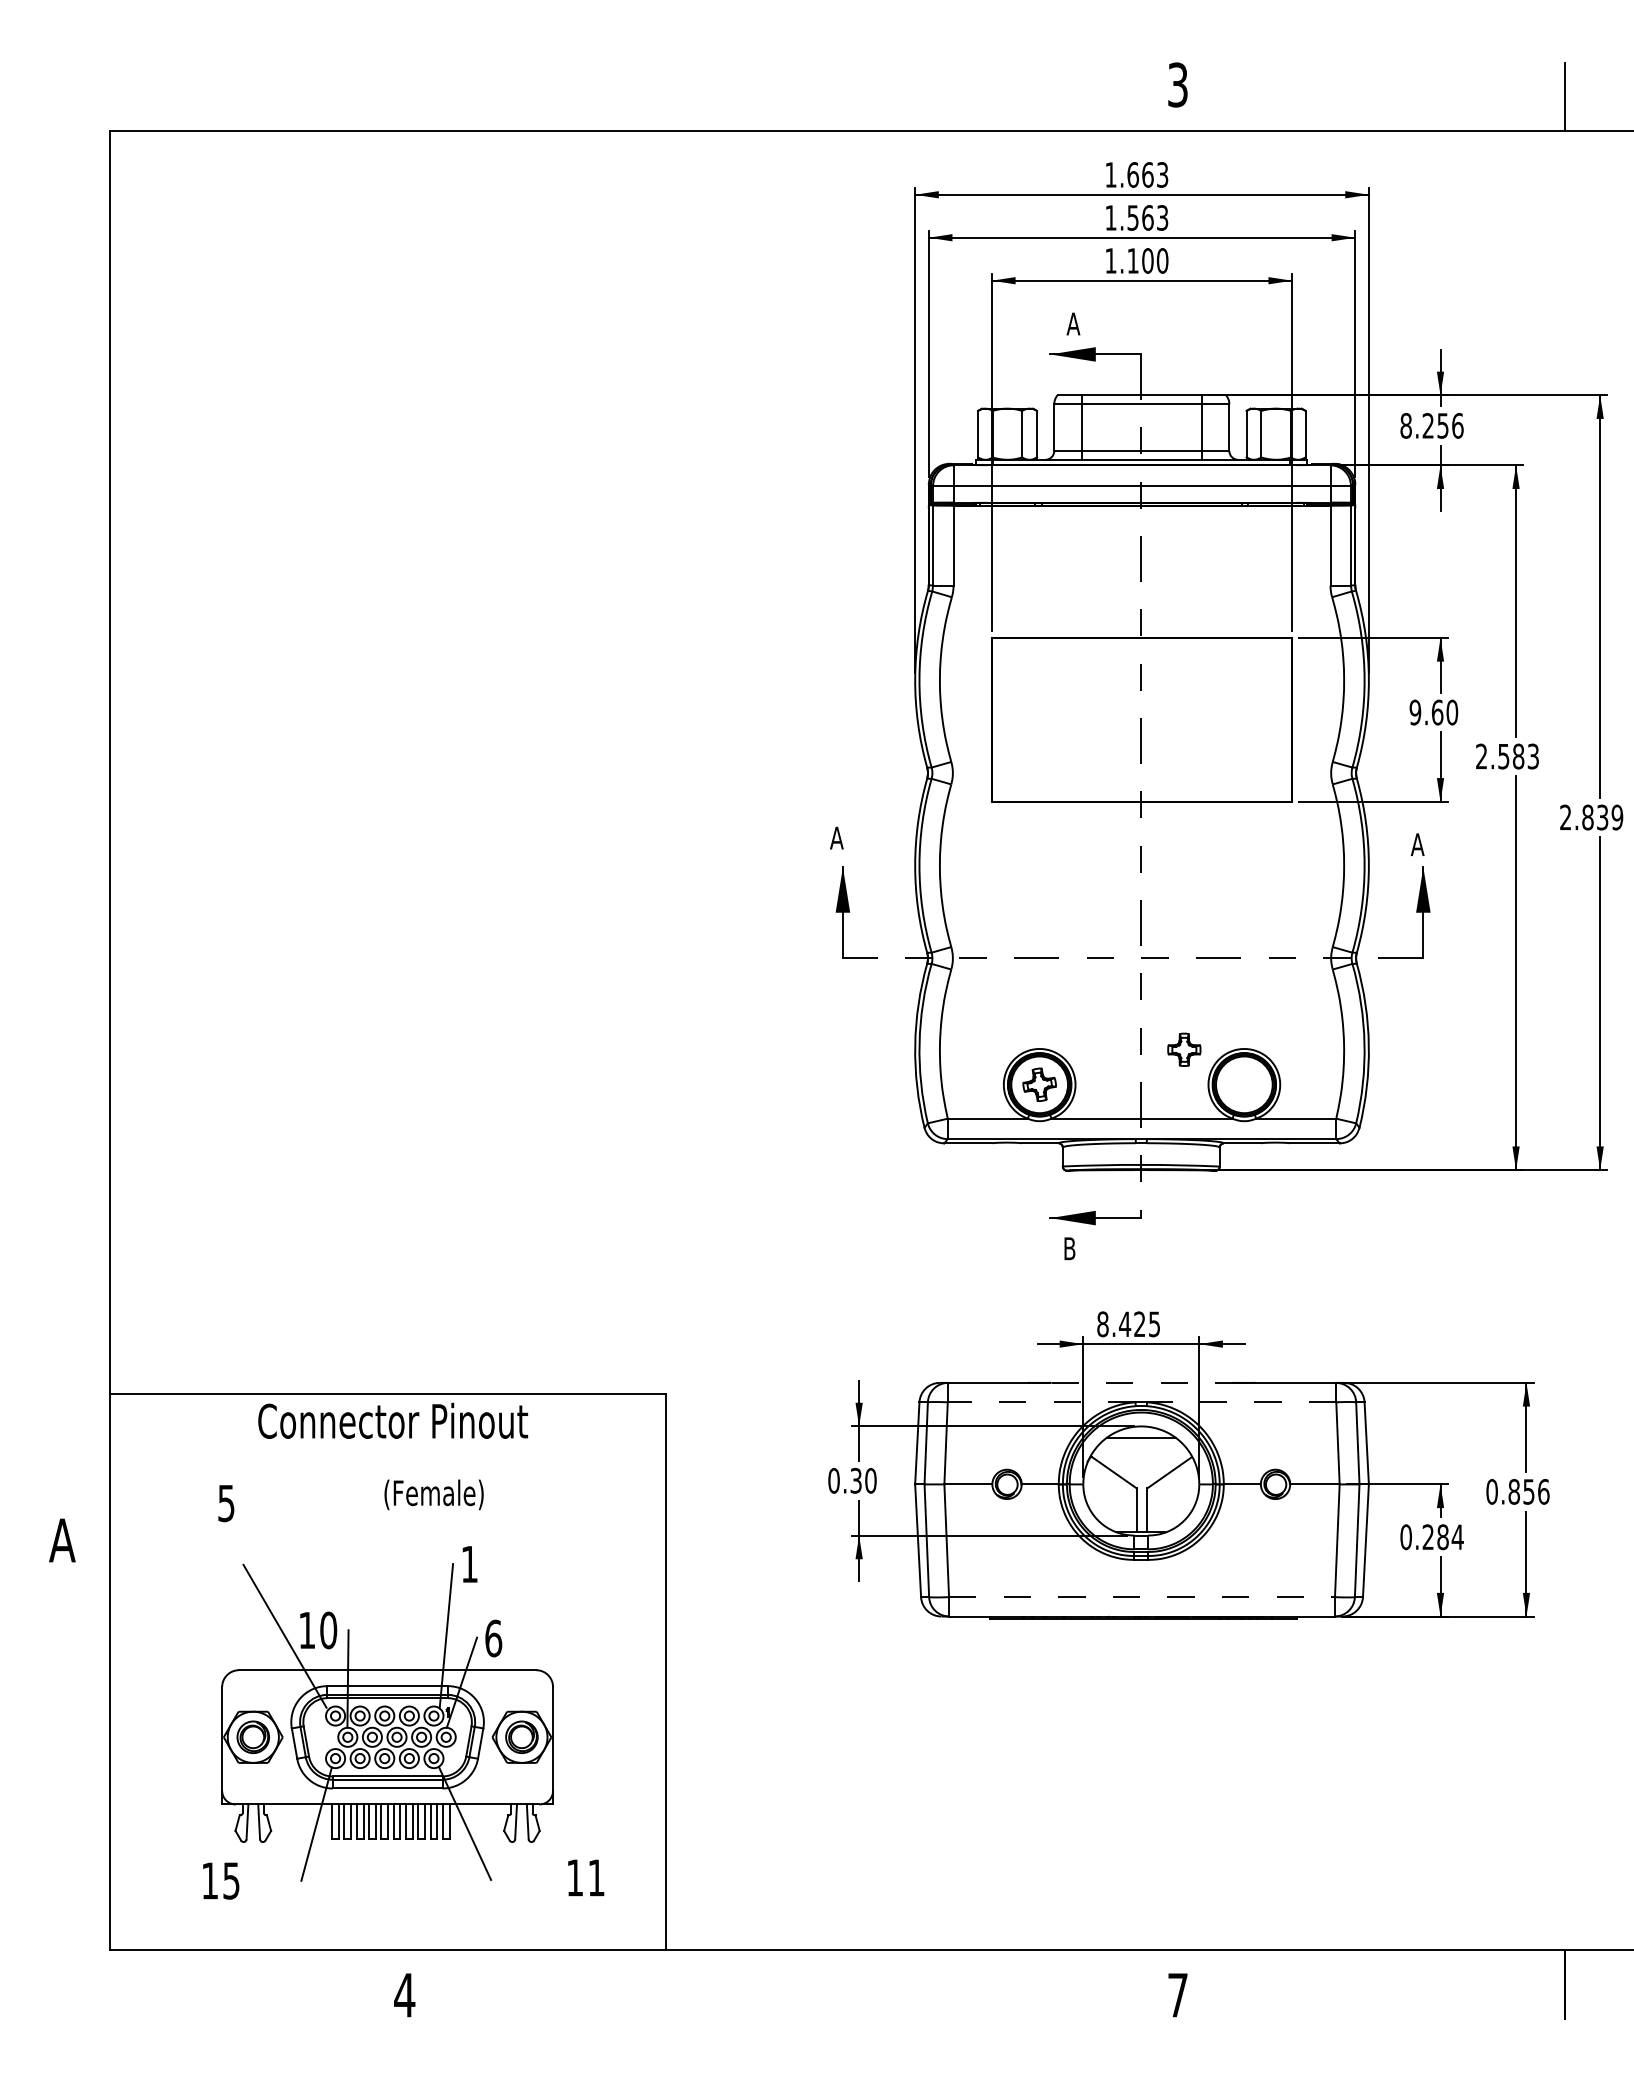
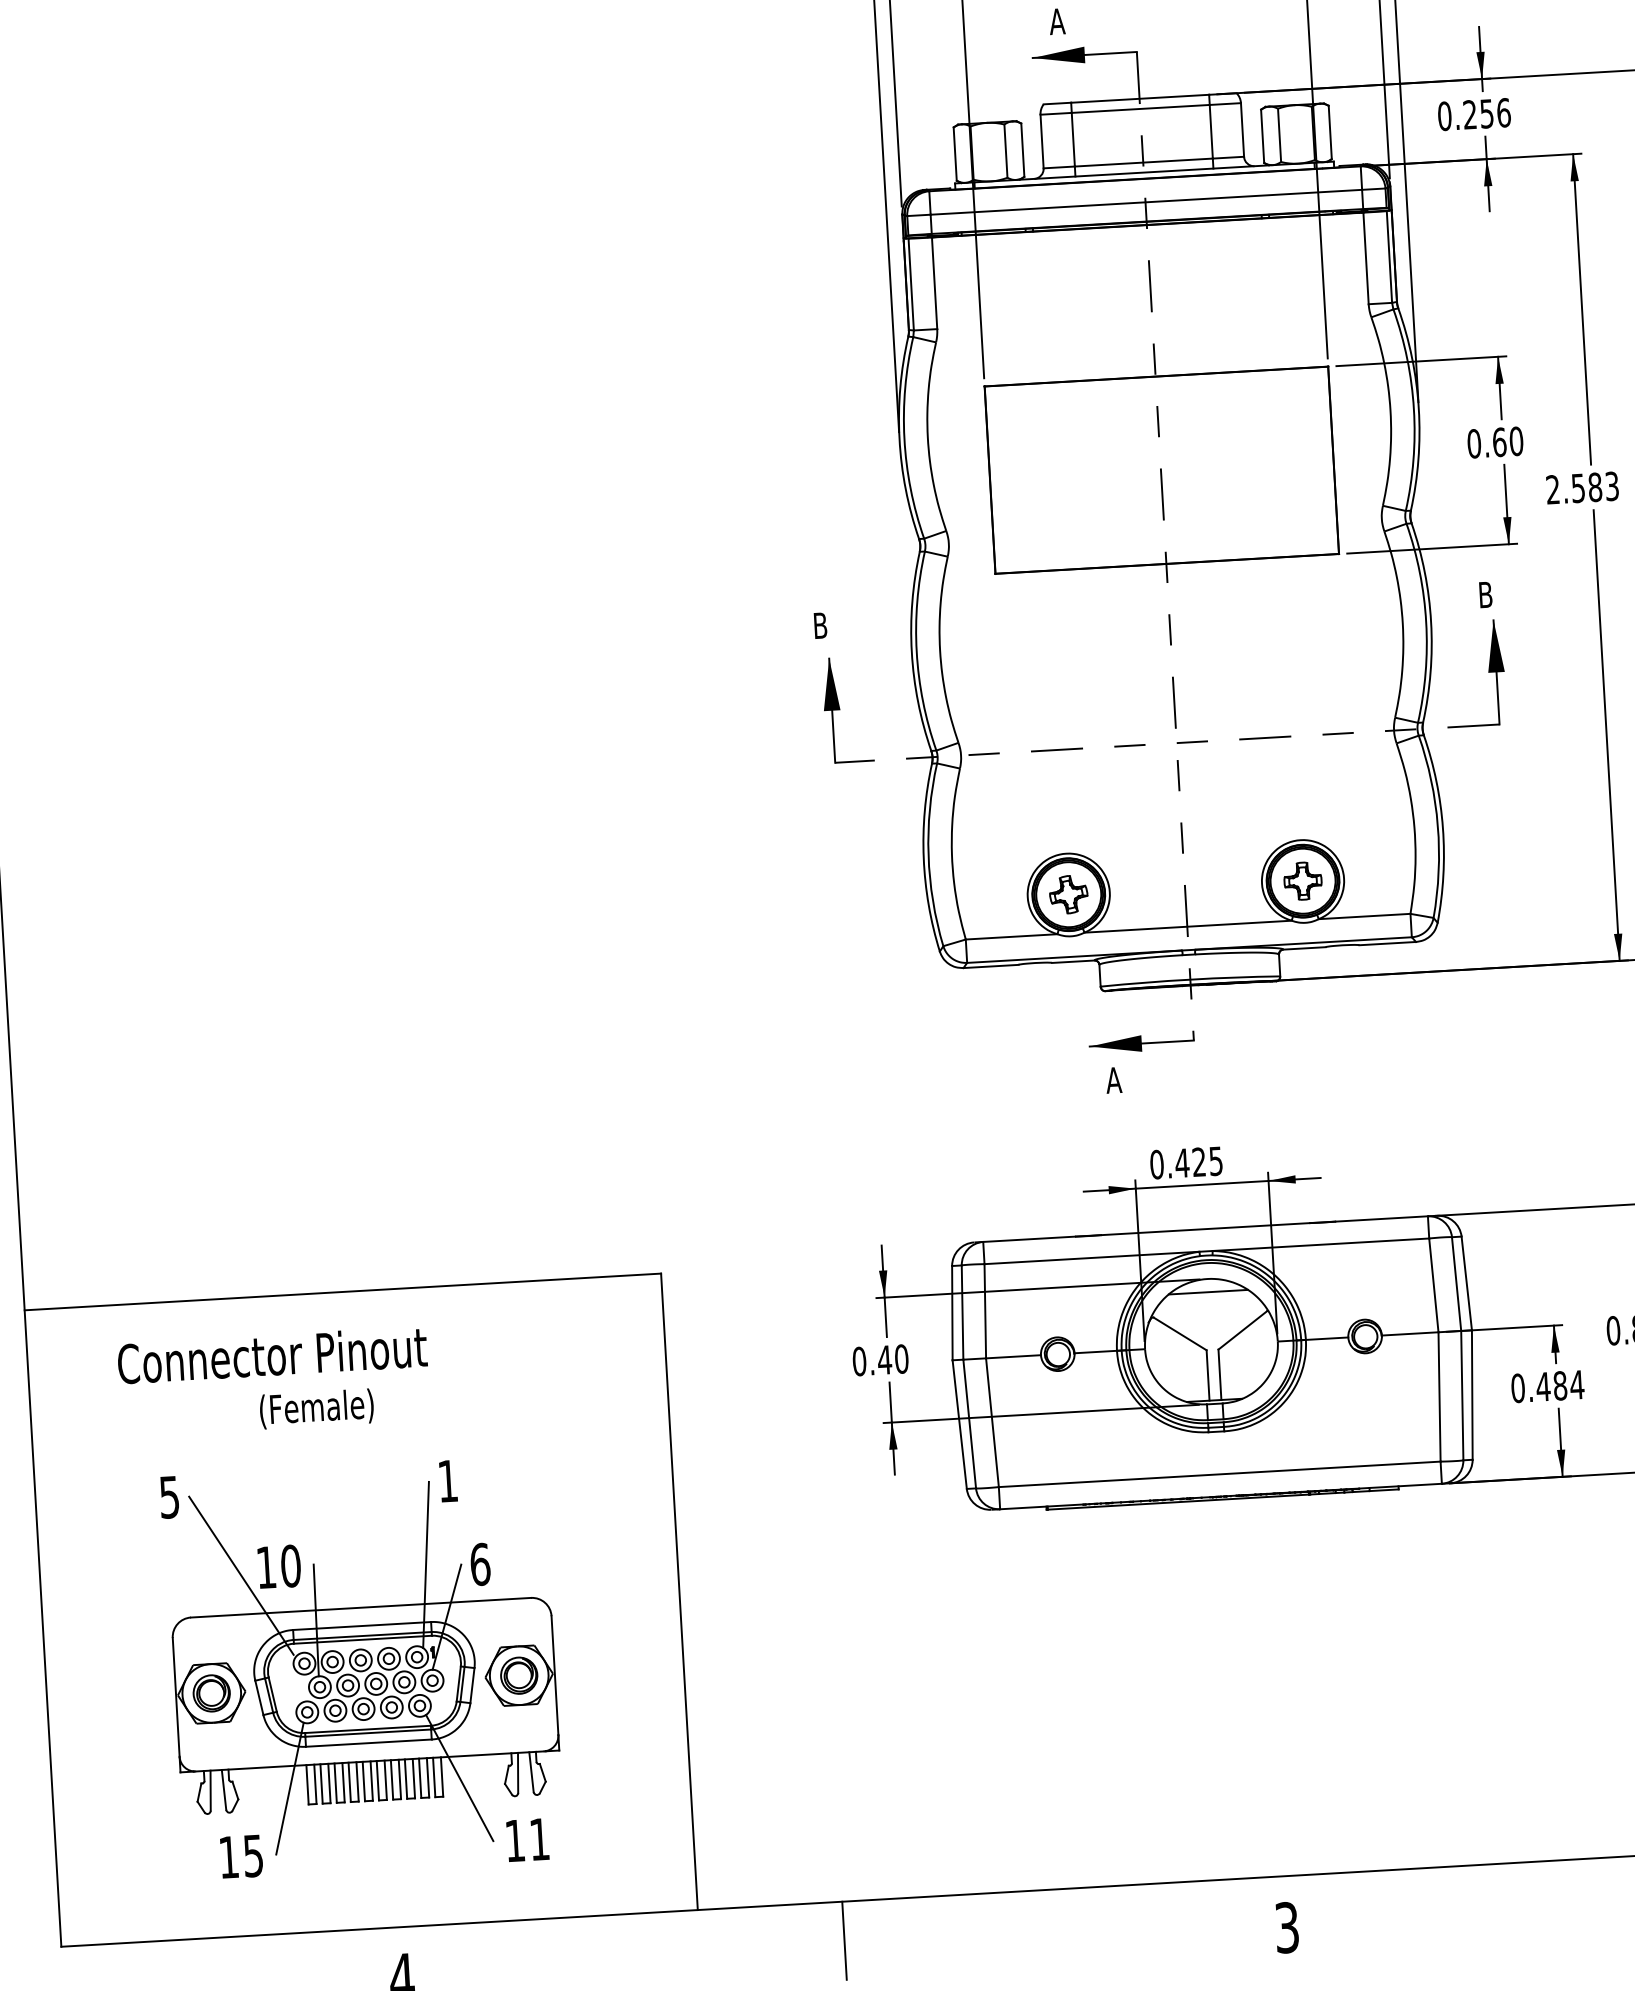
text: (1405, 425) -> (1443, 115), 8.256 -> 0.256
text: (1415, 712) -> (1474, 443), 9.60 -> 0.60
text: (836, 837) -> (819, 625), A -> B
text: (1417, 844) -> (1485, 594), A -> B
part: (1184, 1049) -> (1303, 880), moved
text: (1069, 1248) -> (1113, 1080), B -> A
text: (1102, 1323) -> (1156, 1163), 8.425 -> 0.425
line: (1142, 1382) -> (1206, 1228), dashed -> solid
line: (1041, 1402) -> (1091, 1258), dashed -> solid
line: (1241, 1402) -> (1320, 1244), dashed -> solid
text: (393, 1420) -> (272, 1354), moved
text: (856, 1480) -> (885, 1359), 0.30 -> 0.40
text: (433, 1494) -> (316, 1408), moved
text: (226, 1503) -> (169, 1497), moved
text: (1428, 1536) -> (1543, 1386), 0.284 -> 0.484
line: (1142, 1597) -> (1220, 1474), dashed -> solid
text: (586, 1877) -> (528, 1839), moved
text: (221, 1880) -> (242, 1856), moved
line: (791, 1984) -> (844, 1940), added
text: (1177, 1994) -> (1286, 1926), 7 -> 3

